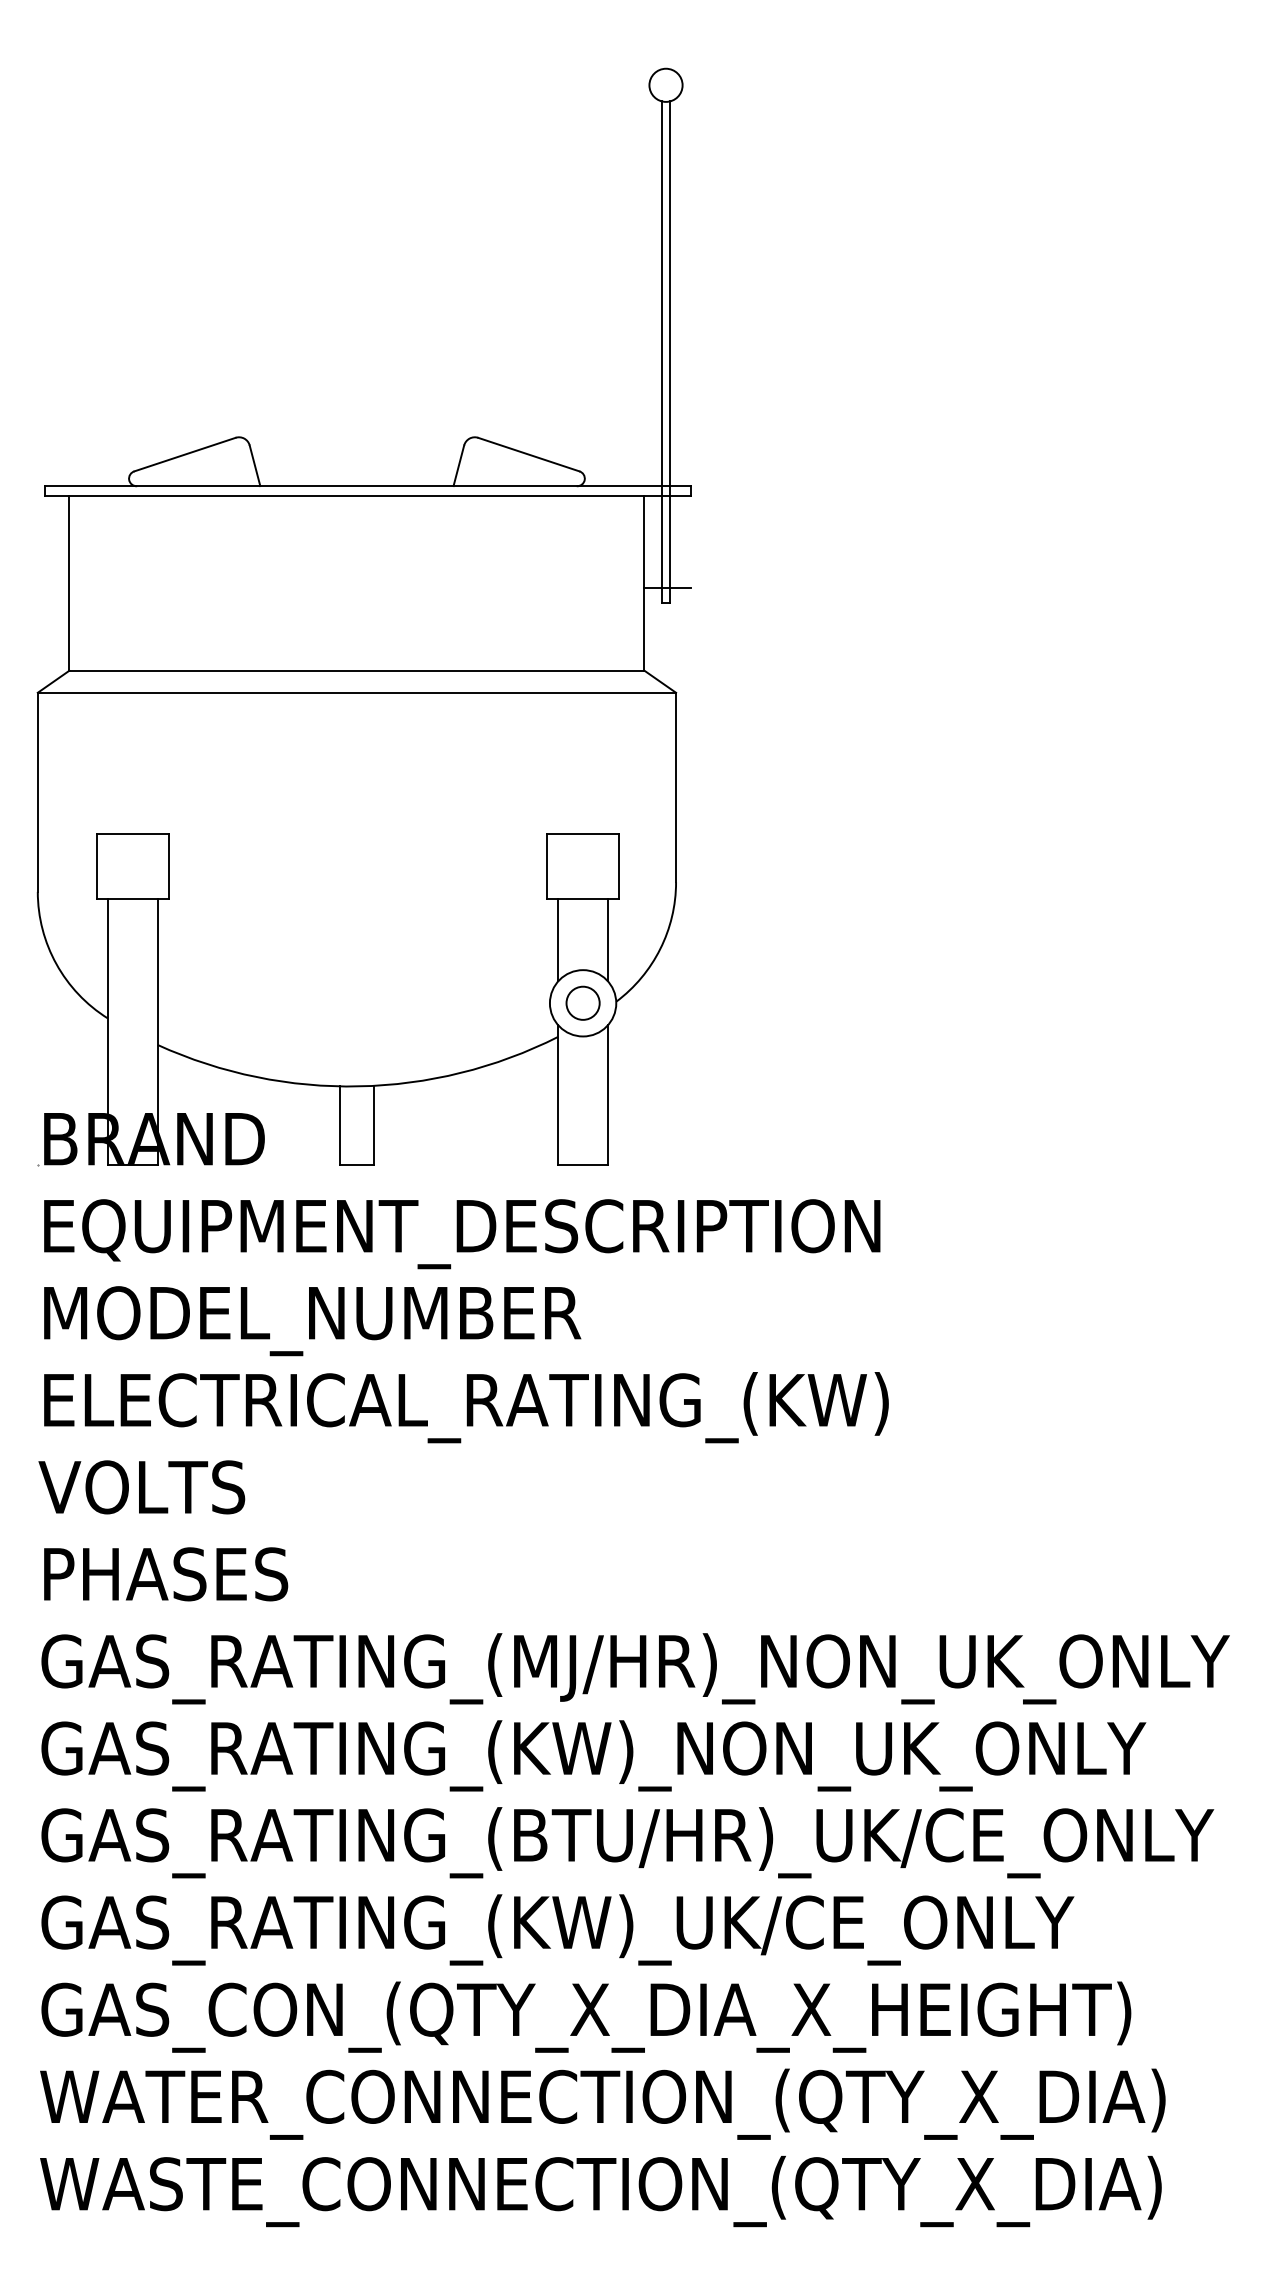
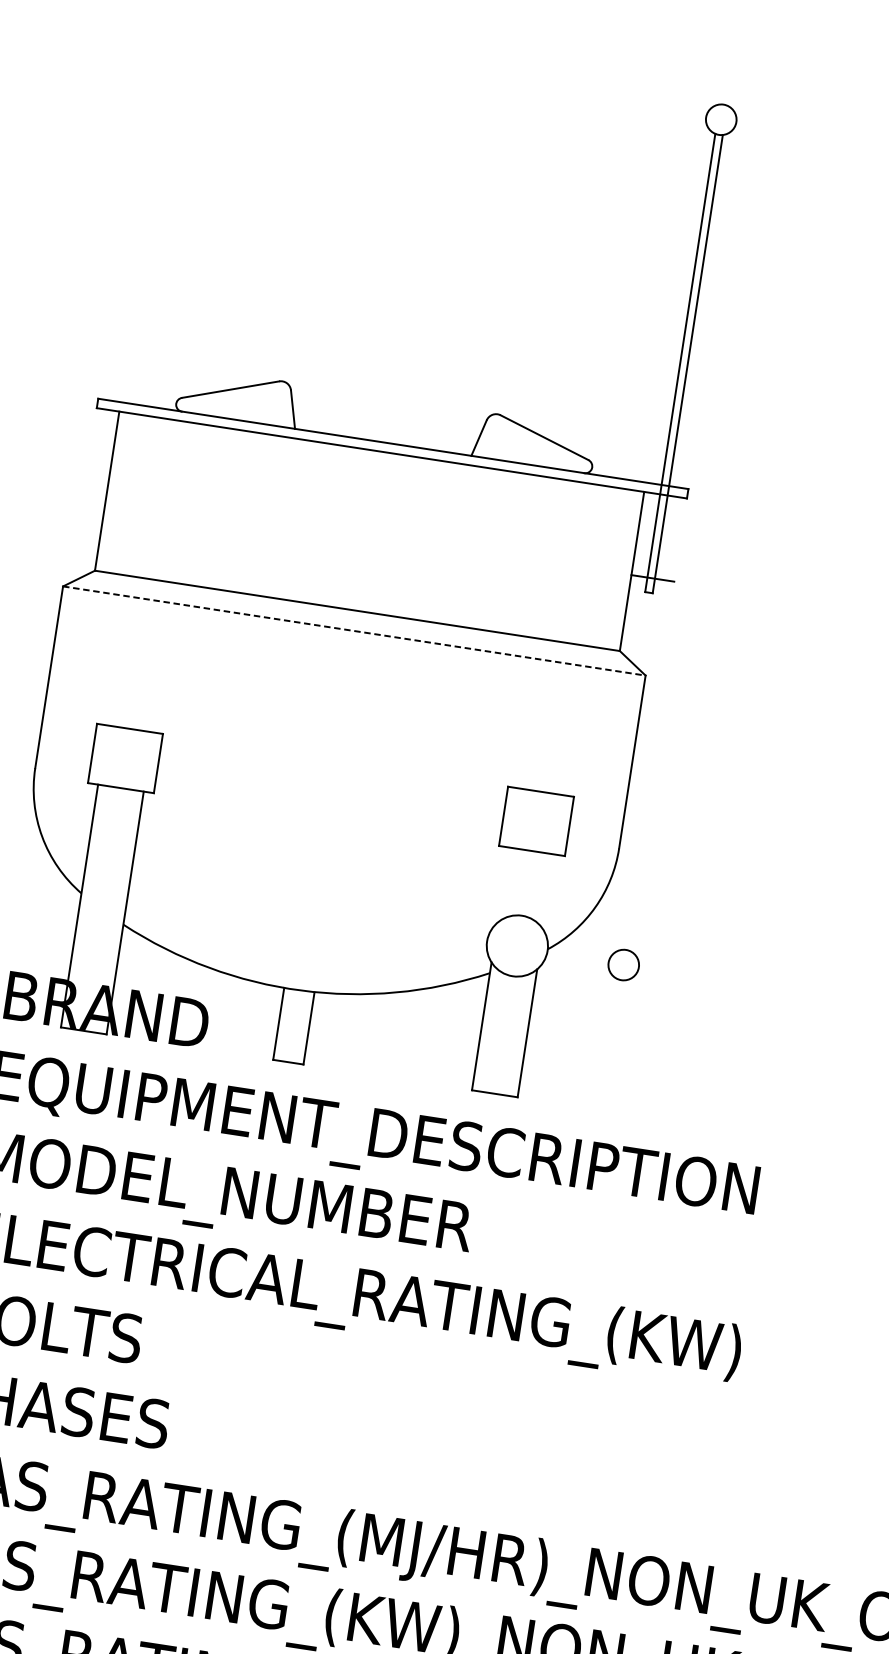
line: (357, 692) -> (354, 630), solid -> dashed
line: (558, 940) -> (503, 885), removed
line: (608, 940) -> (549, 892), removed
circle: (582, 1002) -> (623, 964), moved

